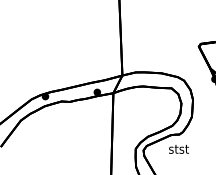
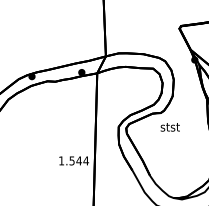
text: (178, 149) -> (169, 127), moved

